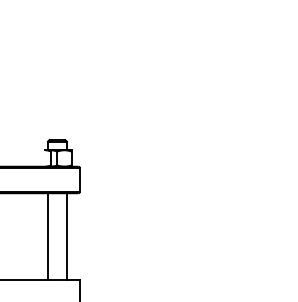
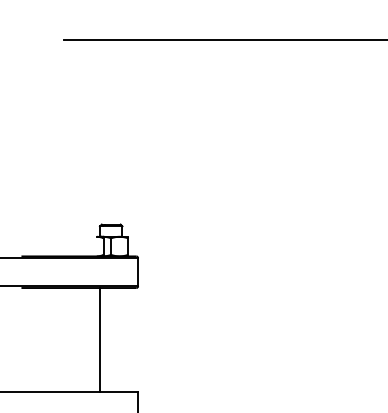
line: (66, 236) -> (122, 339), removed

